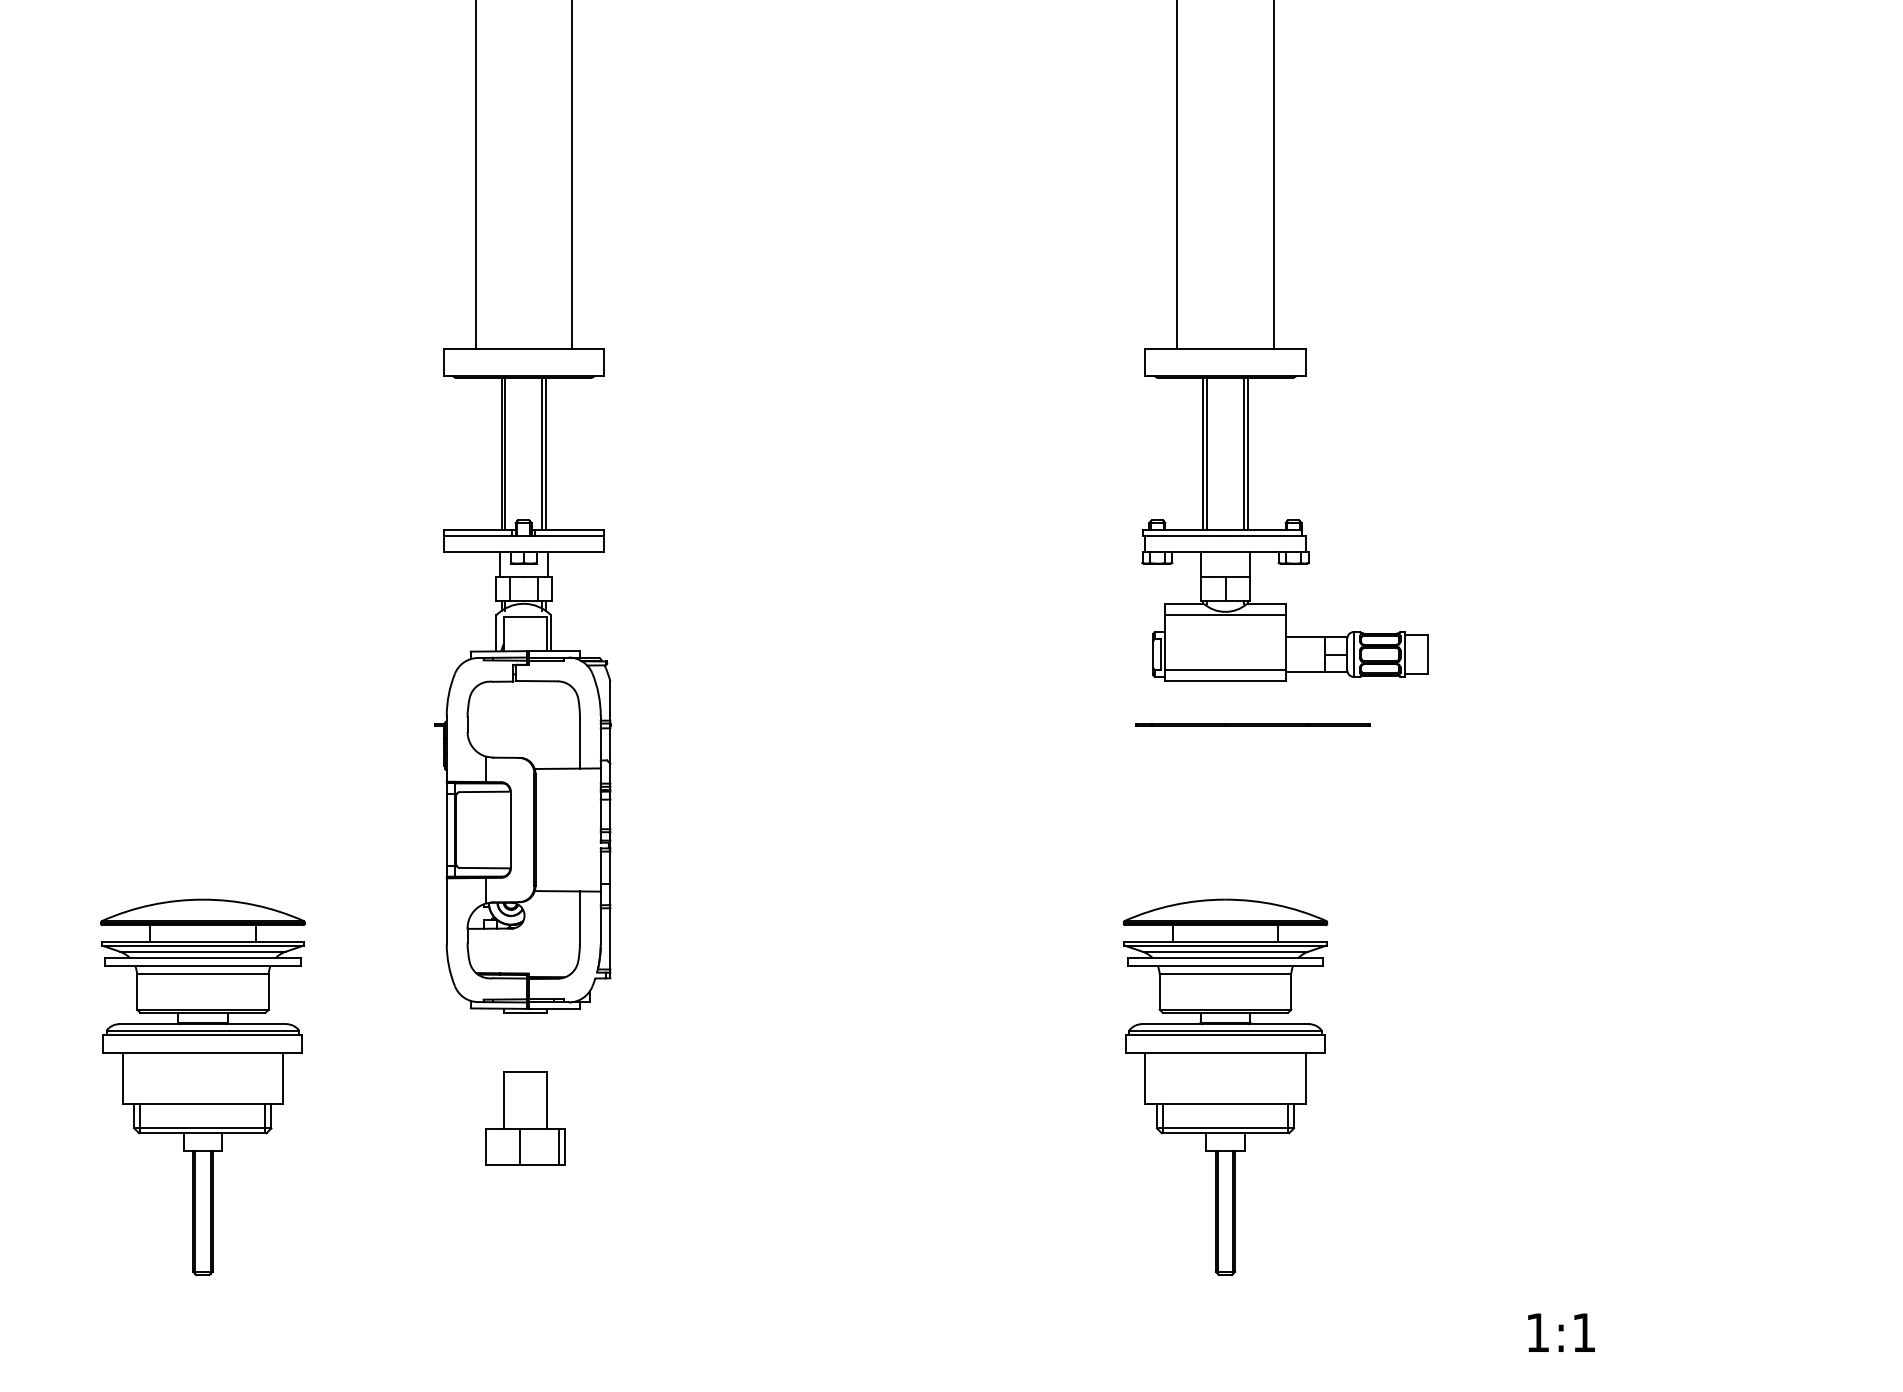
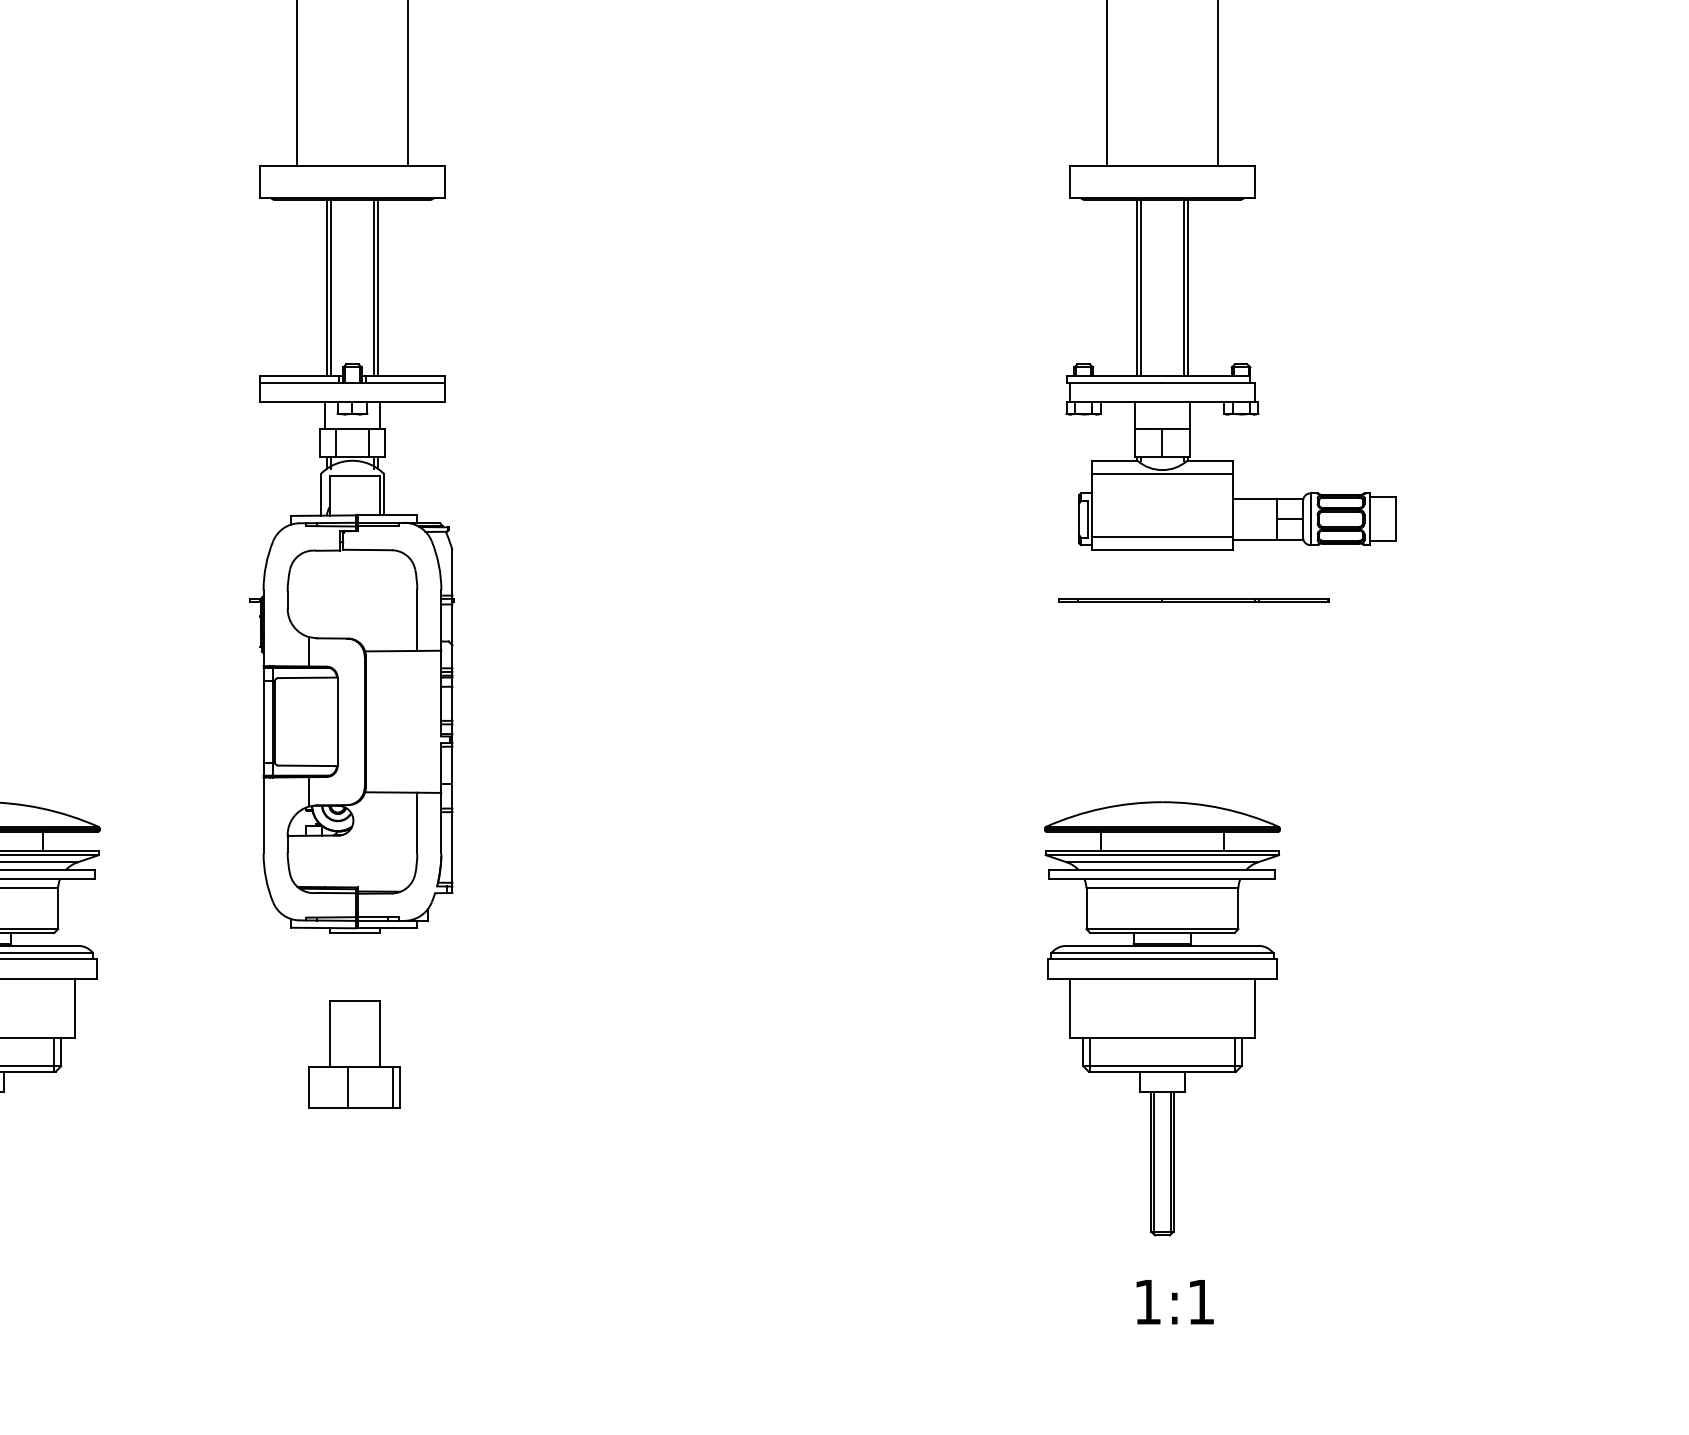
text: (1561, 1332) -> (1175, 1301), moved

